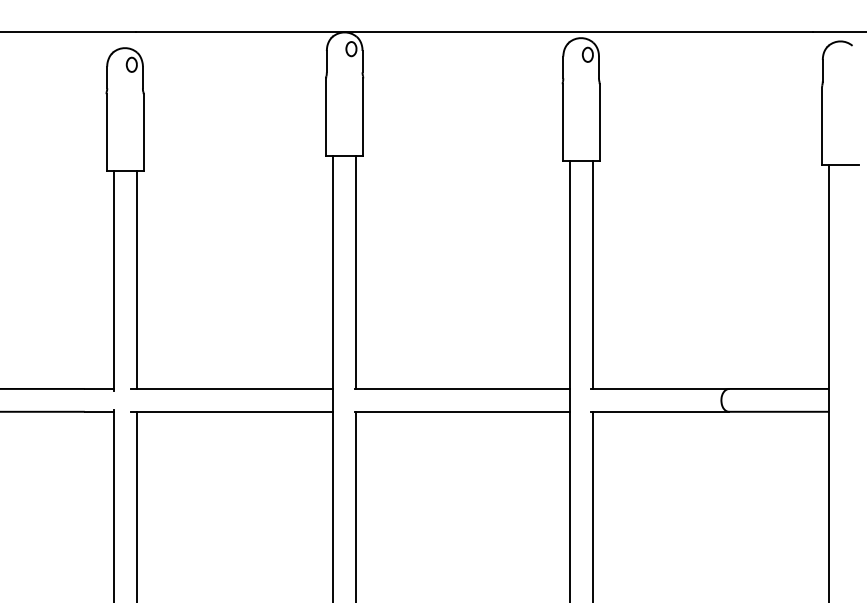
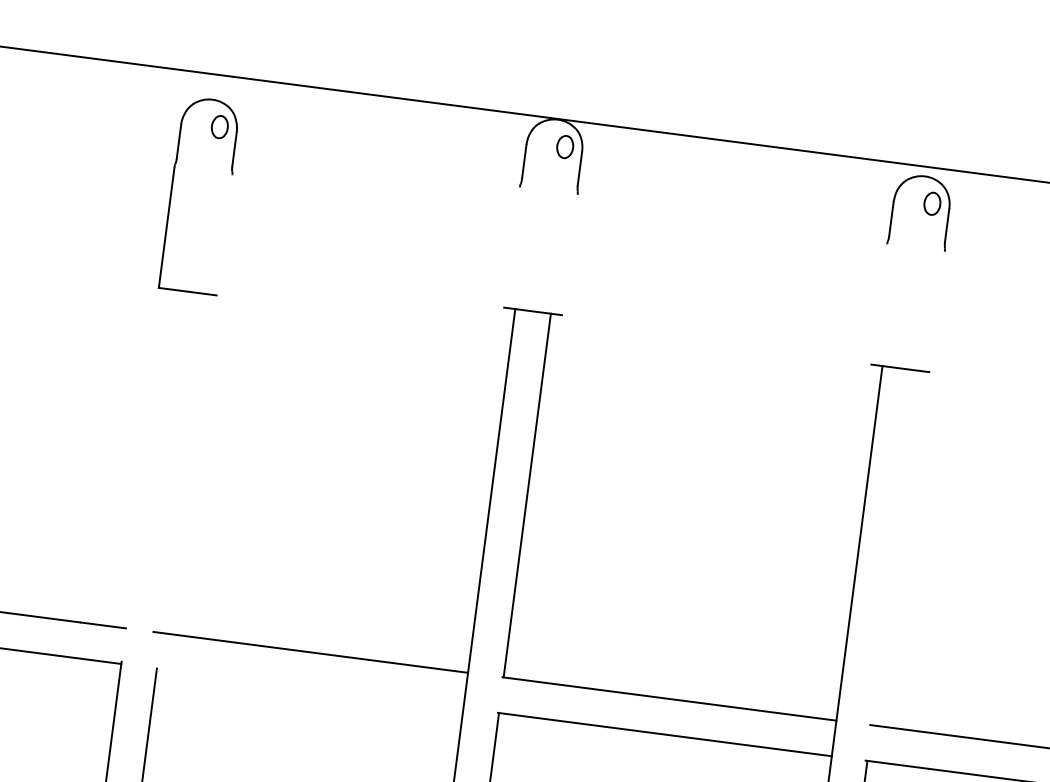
line: (326, 116) -> (512, 246), removed
line: (363, 116) -> (570, 254), removed
line: (562, 122) -> (879, 304), removed
line: (599, 122) -> (936, 311), removed
line: (143, 132) -> (224, 234), removed
line: (592, 274) -> (895, 546), removed
line: (136, 279) -> (183, 462), removed
line: (113, 280) -> (147, 459), removed
line: (232, 411) -> (306, 687), removed

